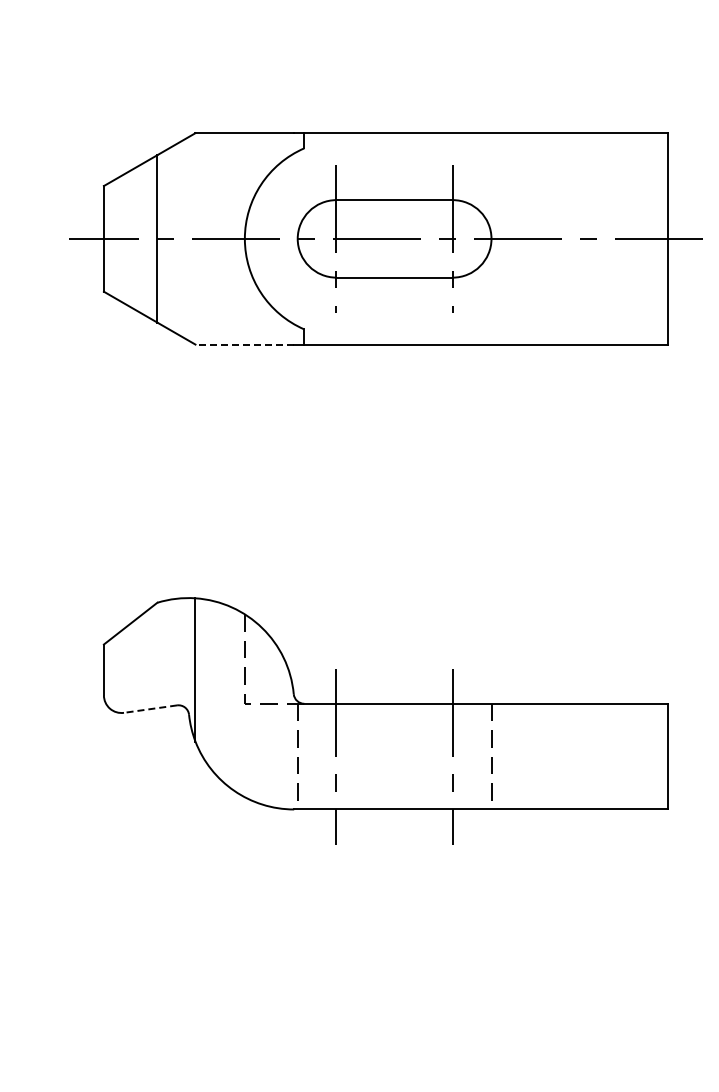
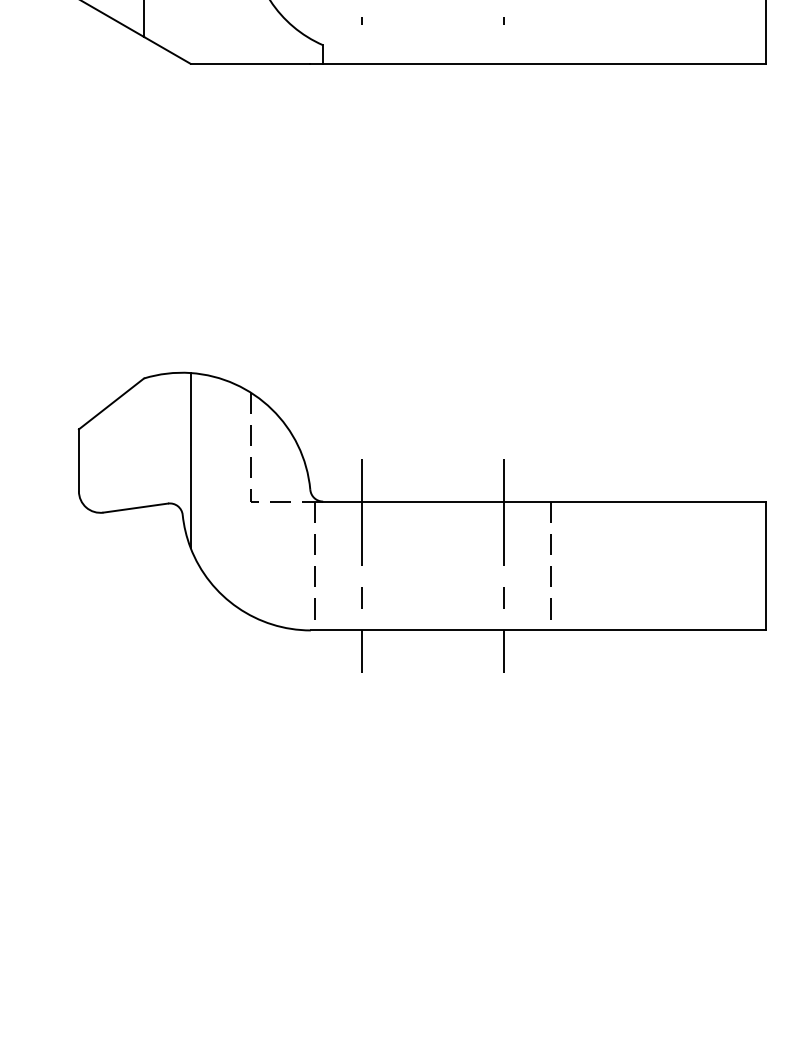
line: (244, 344) -> (250, 63), dashed -> solid
line: (150, 709) -> (135, 508), dashed -> solid

